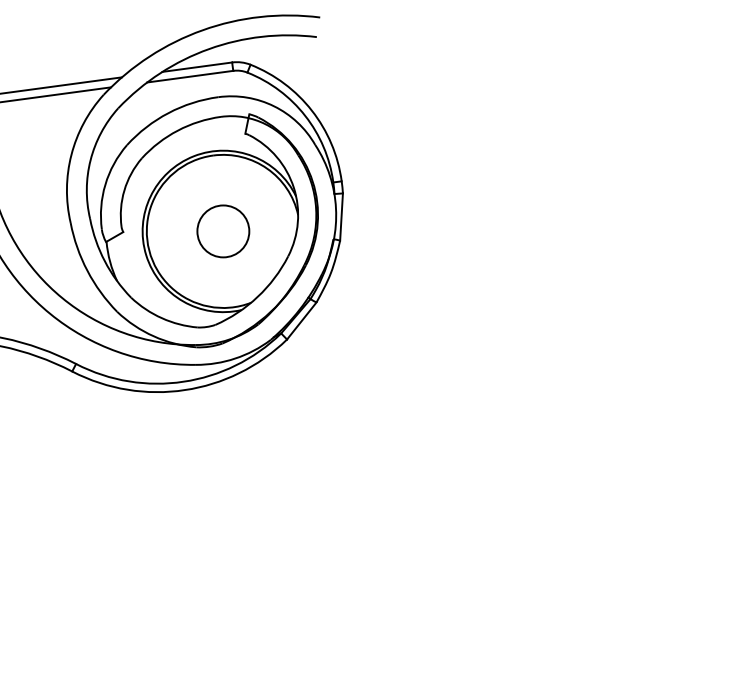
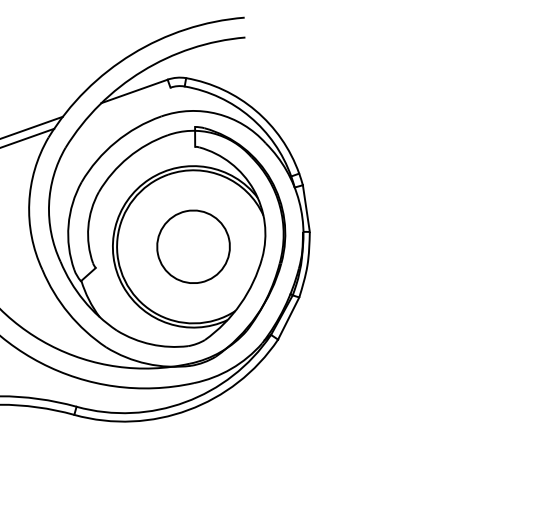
line: (190, 76) -> (129, 101), removed
circle: (223, 231) -> (193, 246), size x1.4

